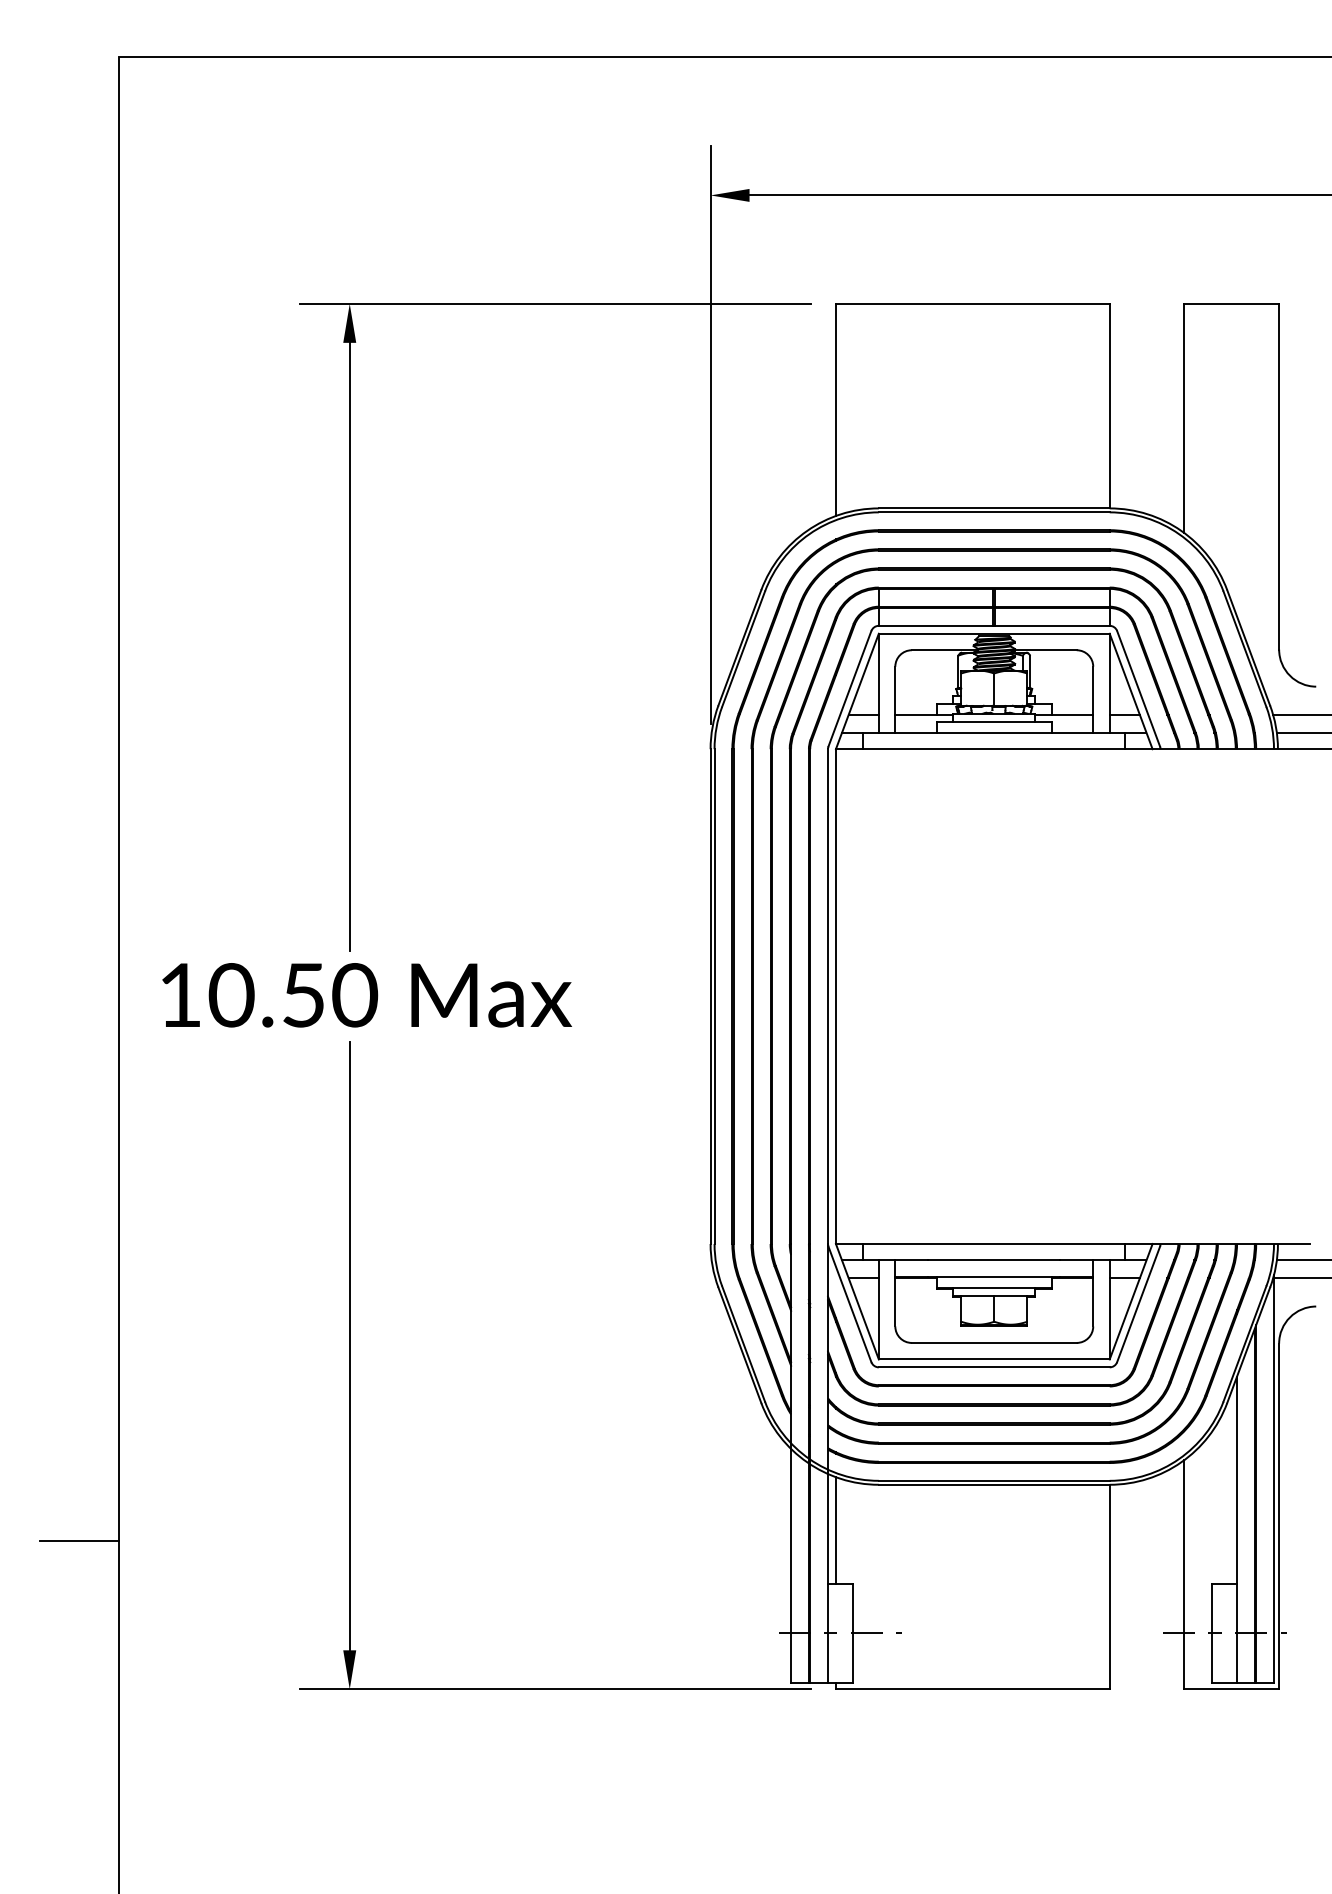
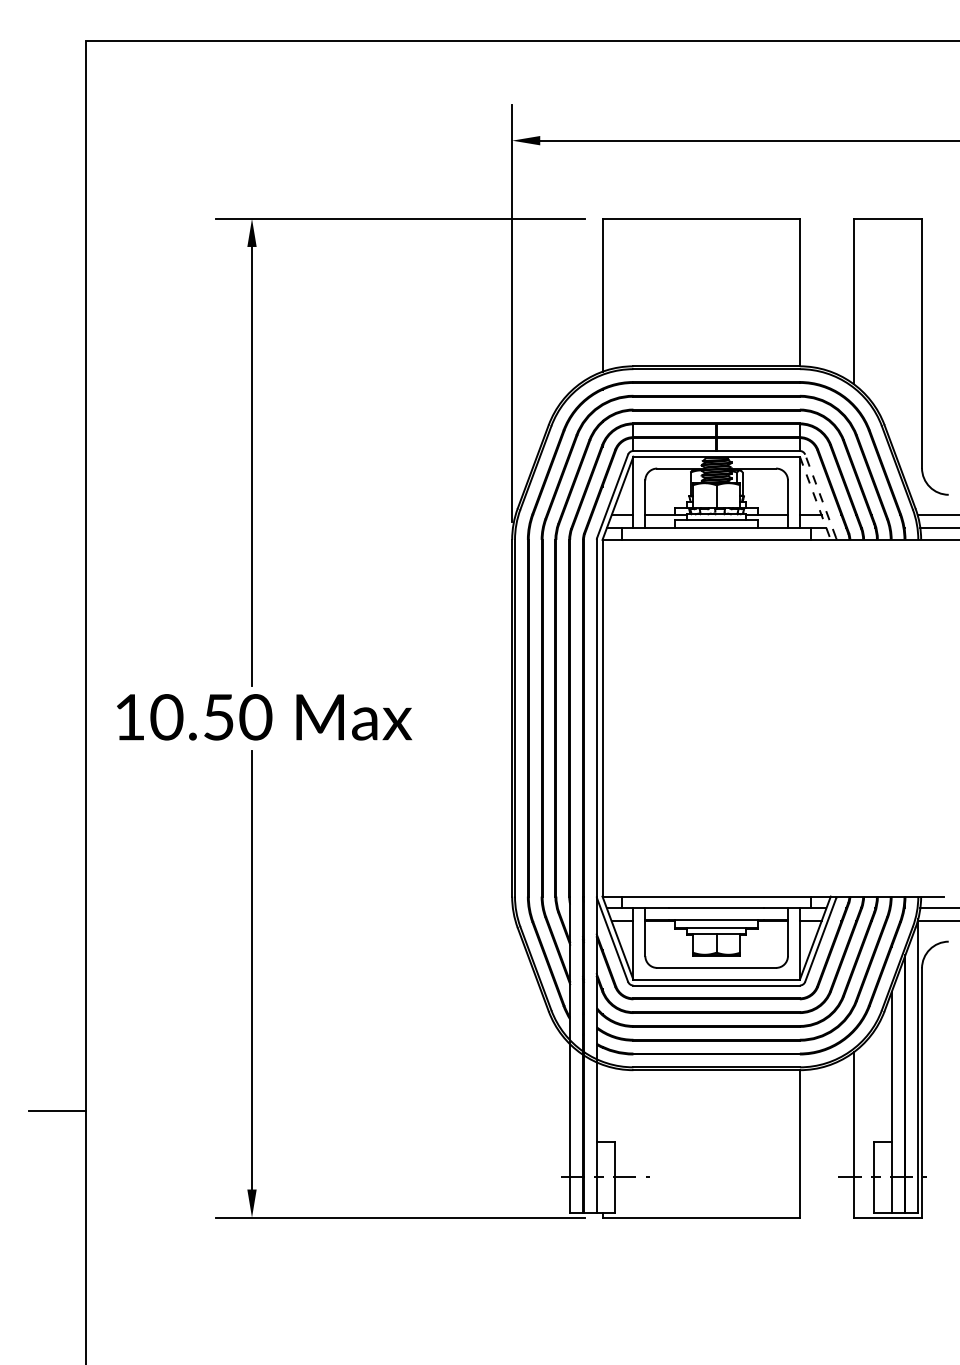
line: (1138, 688) -> (820, 496), solid -> dashed
line: (1131, 691) -> (815, 498), solid -> dashed
line: (835, 1530) -> (602, 1103), removed

